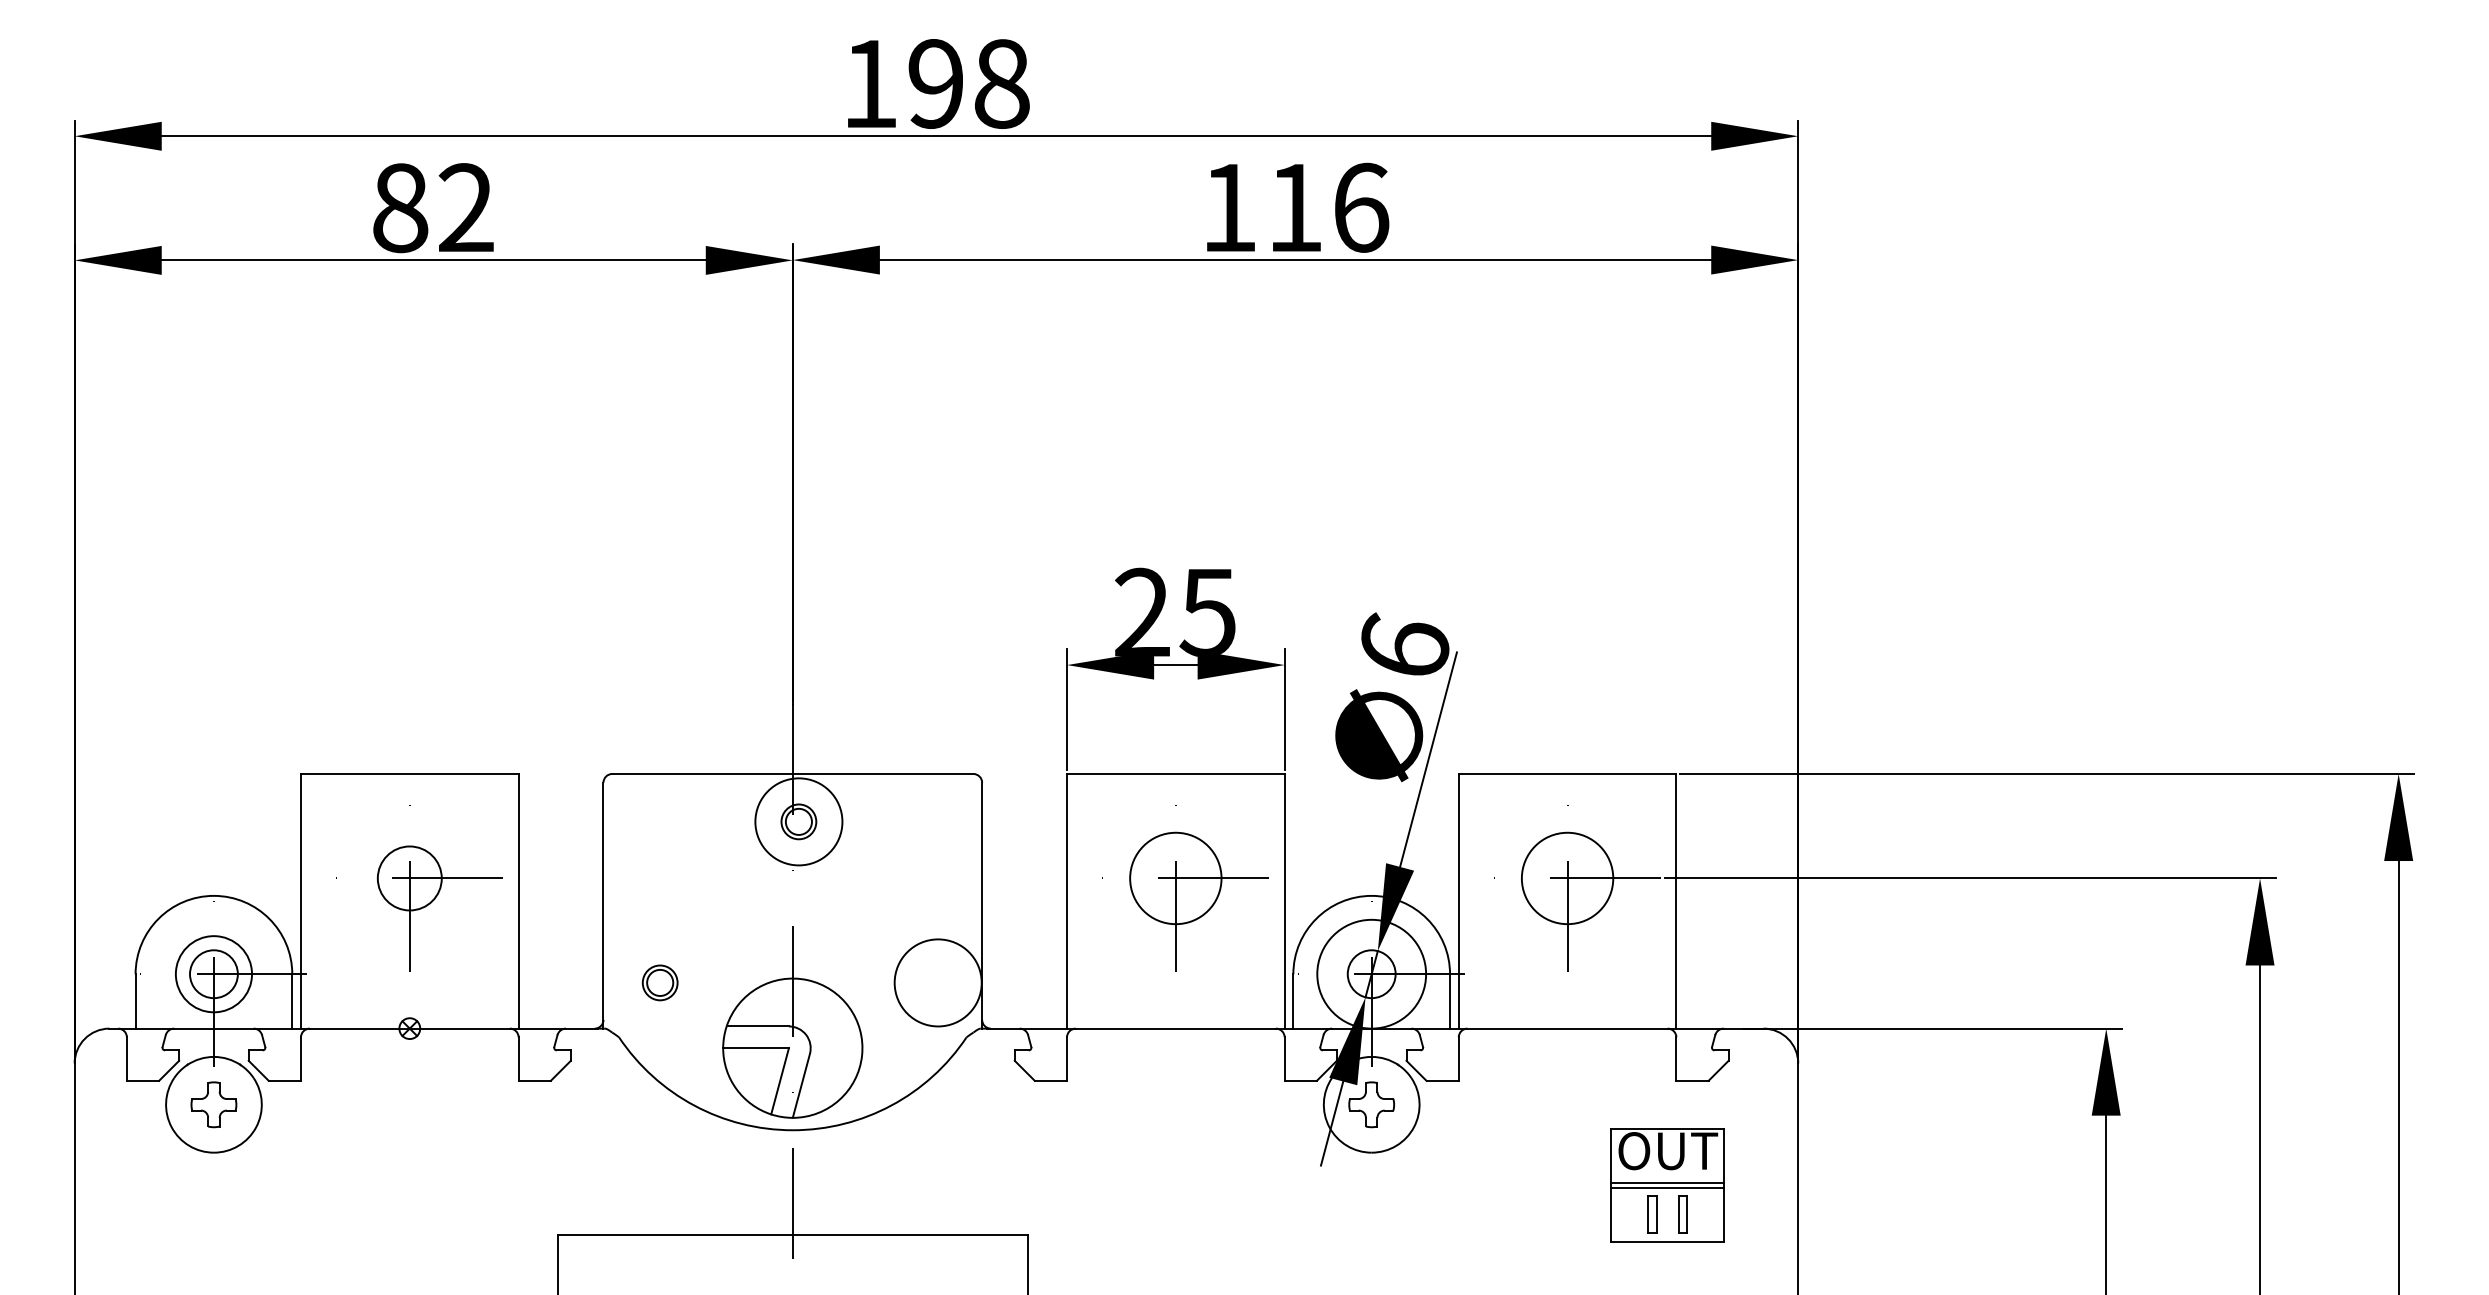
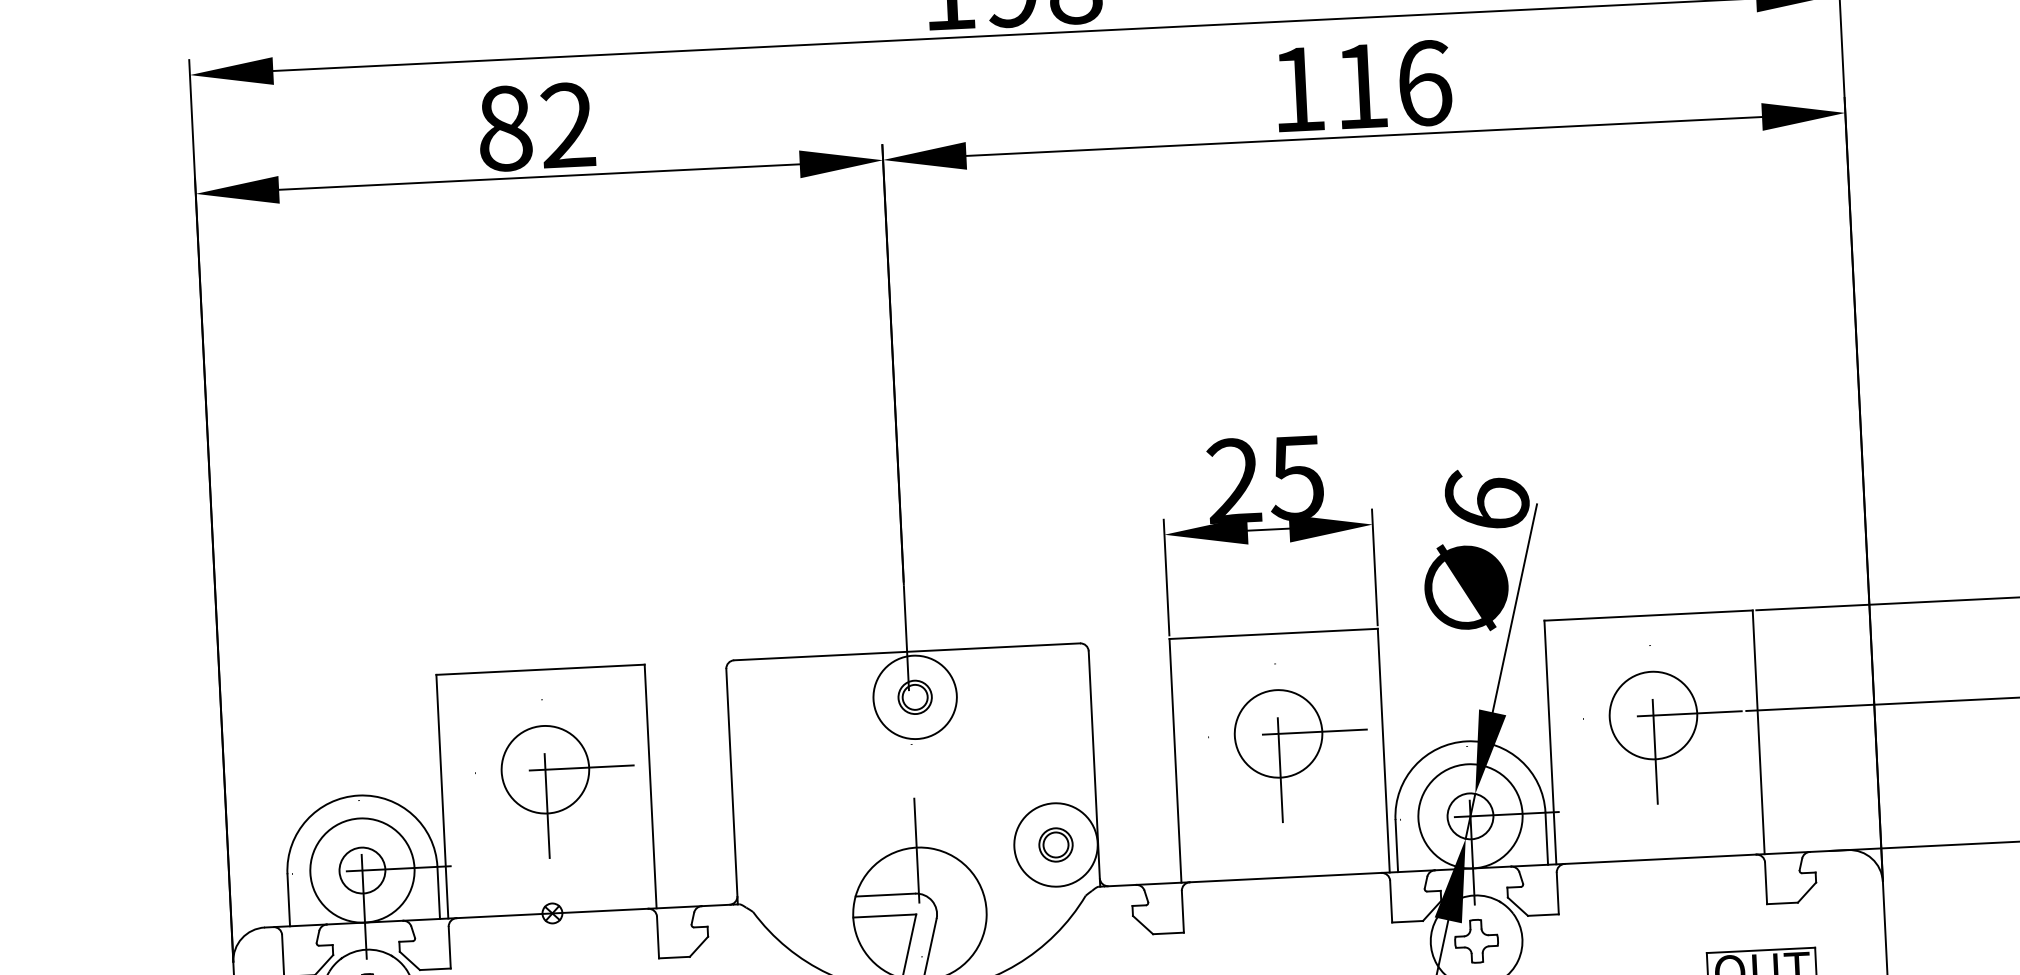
circle: (409, 878) -> (545, 769), size x1.43
circle: (213, 973) -> (362, 869), size x1.43
part: (659, 982) -> (1055, 844), moved

